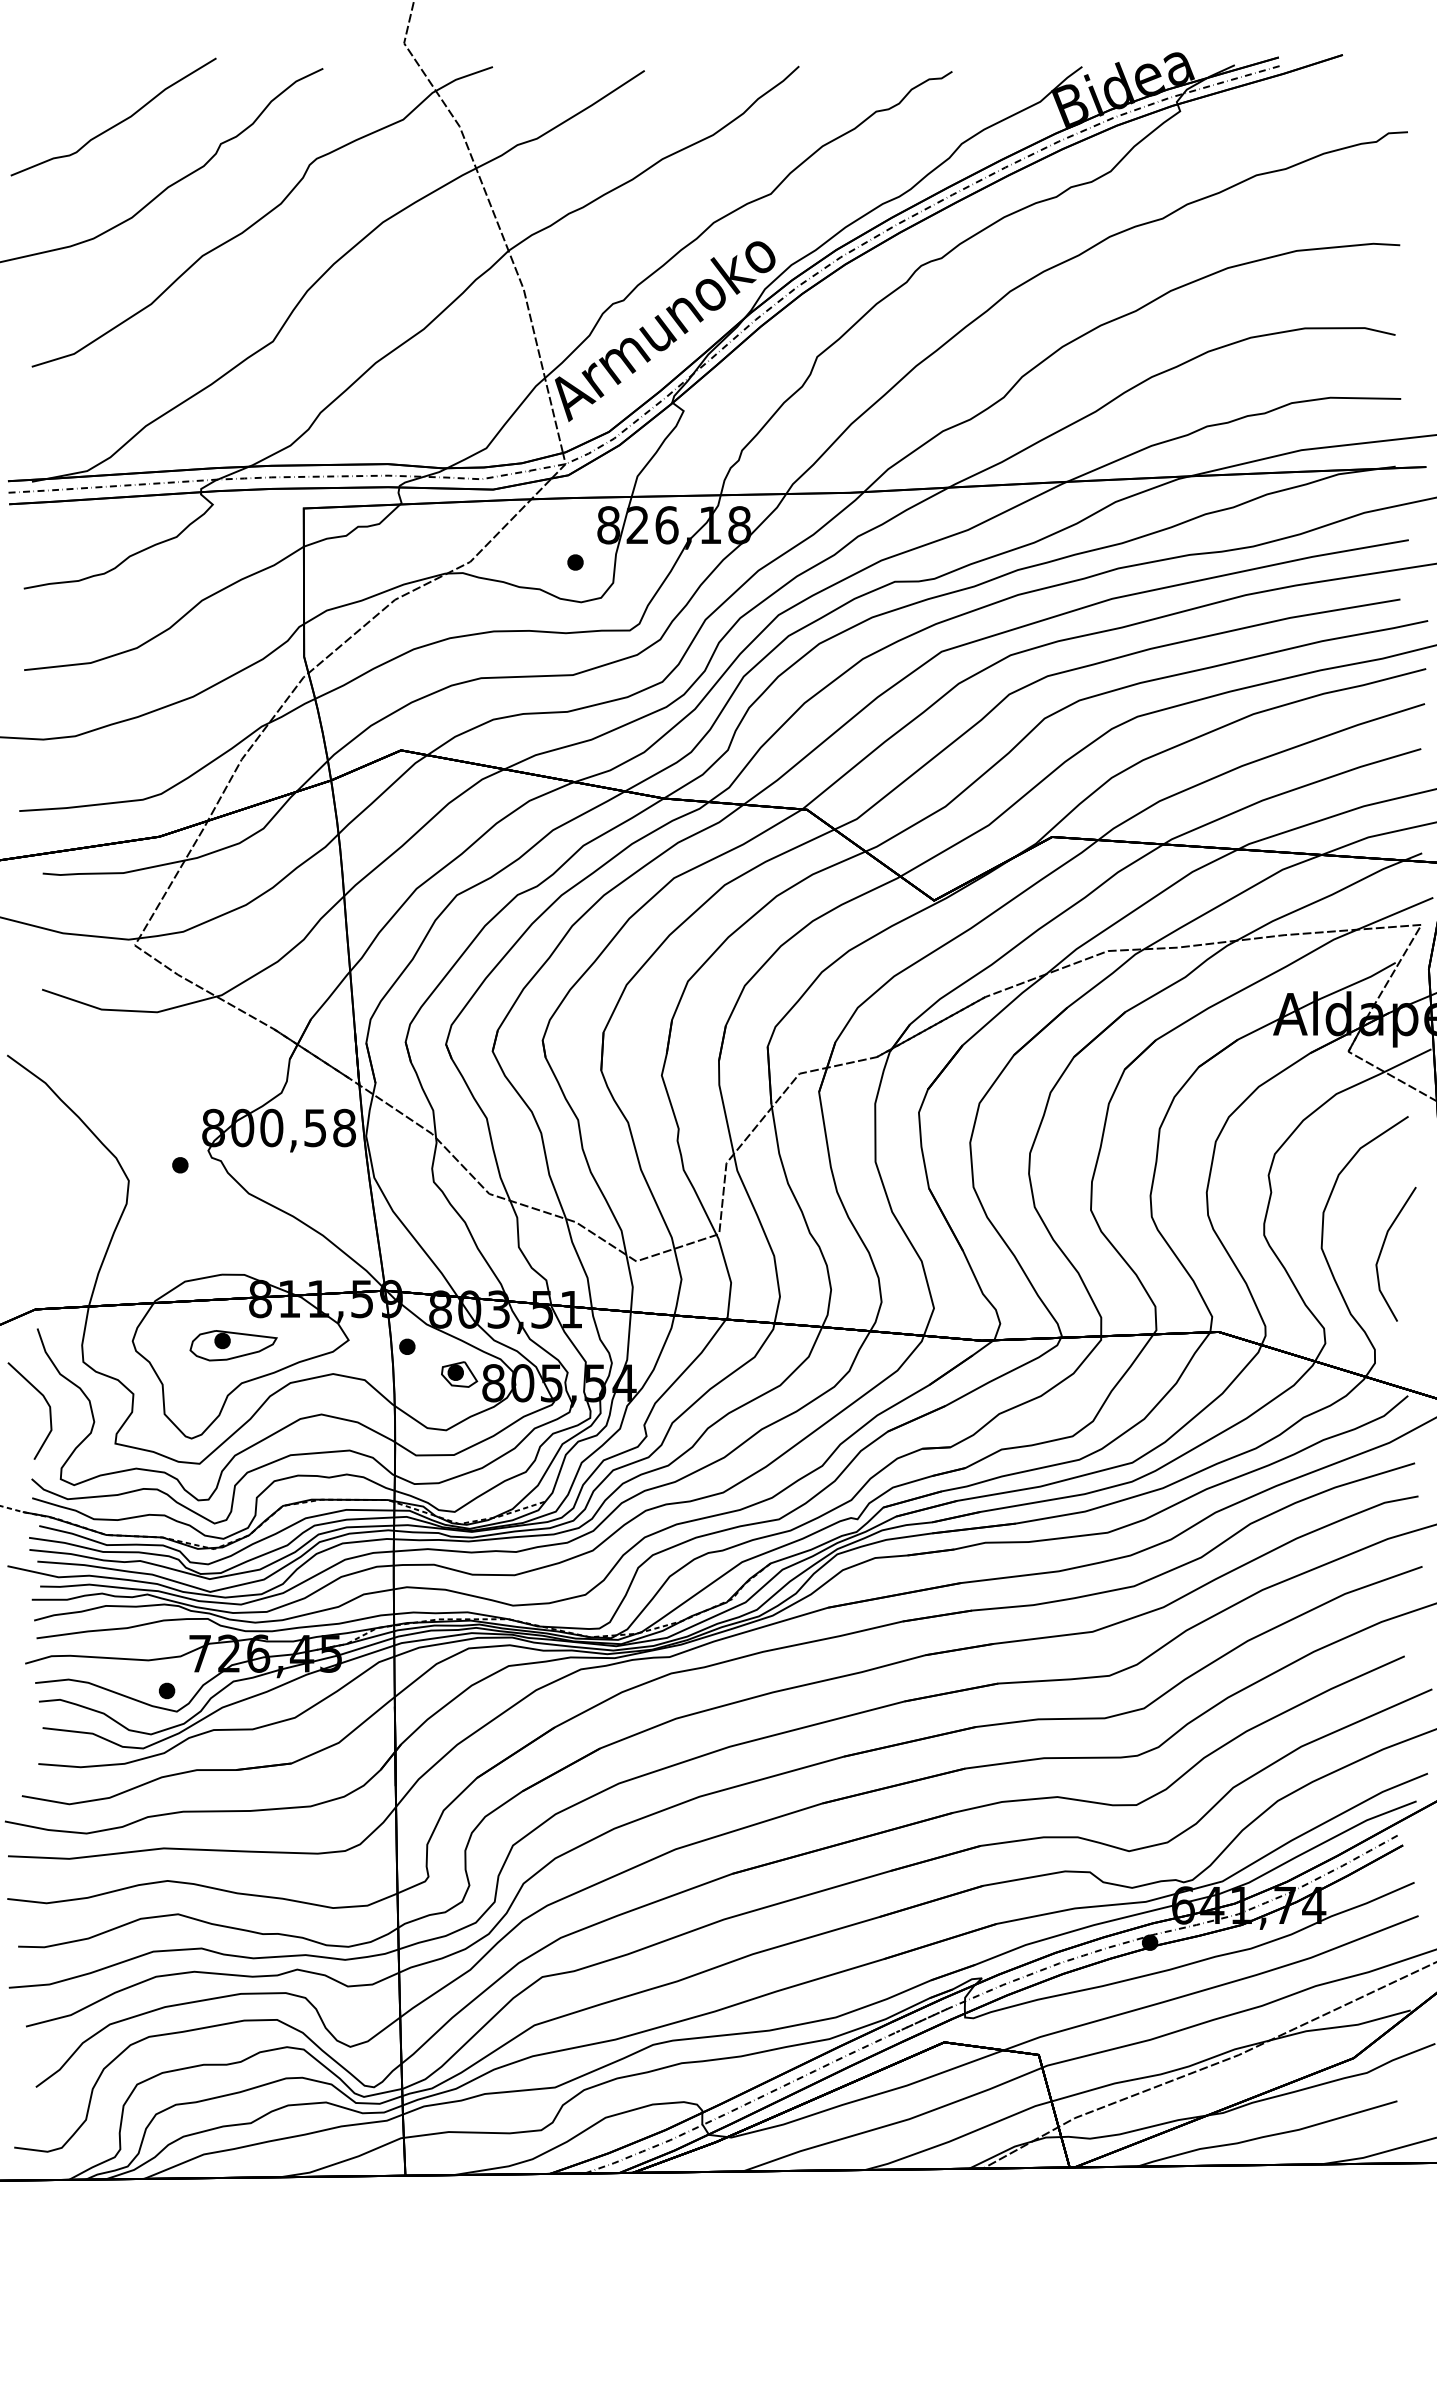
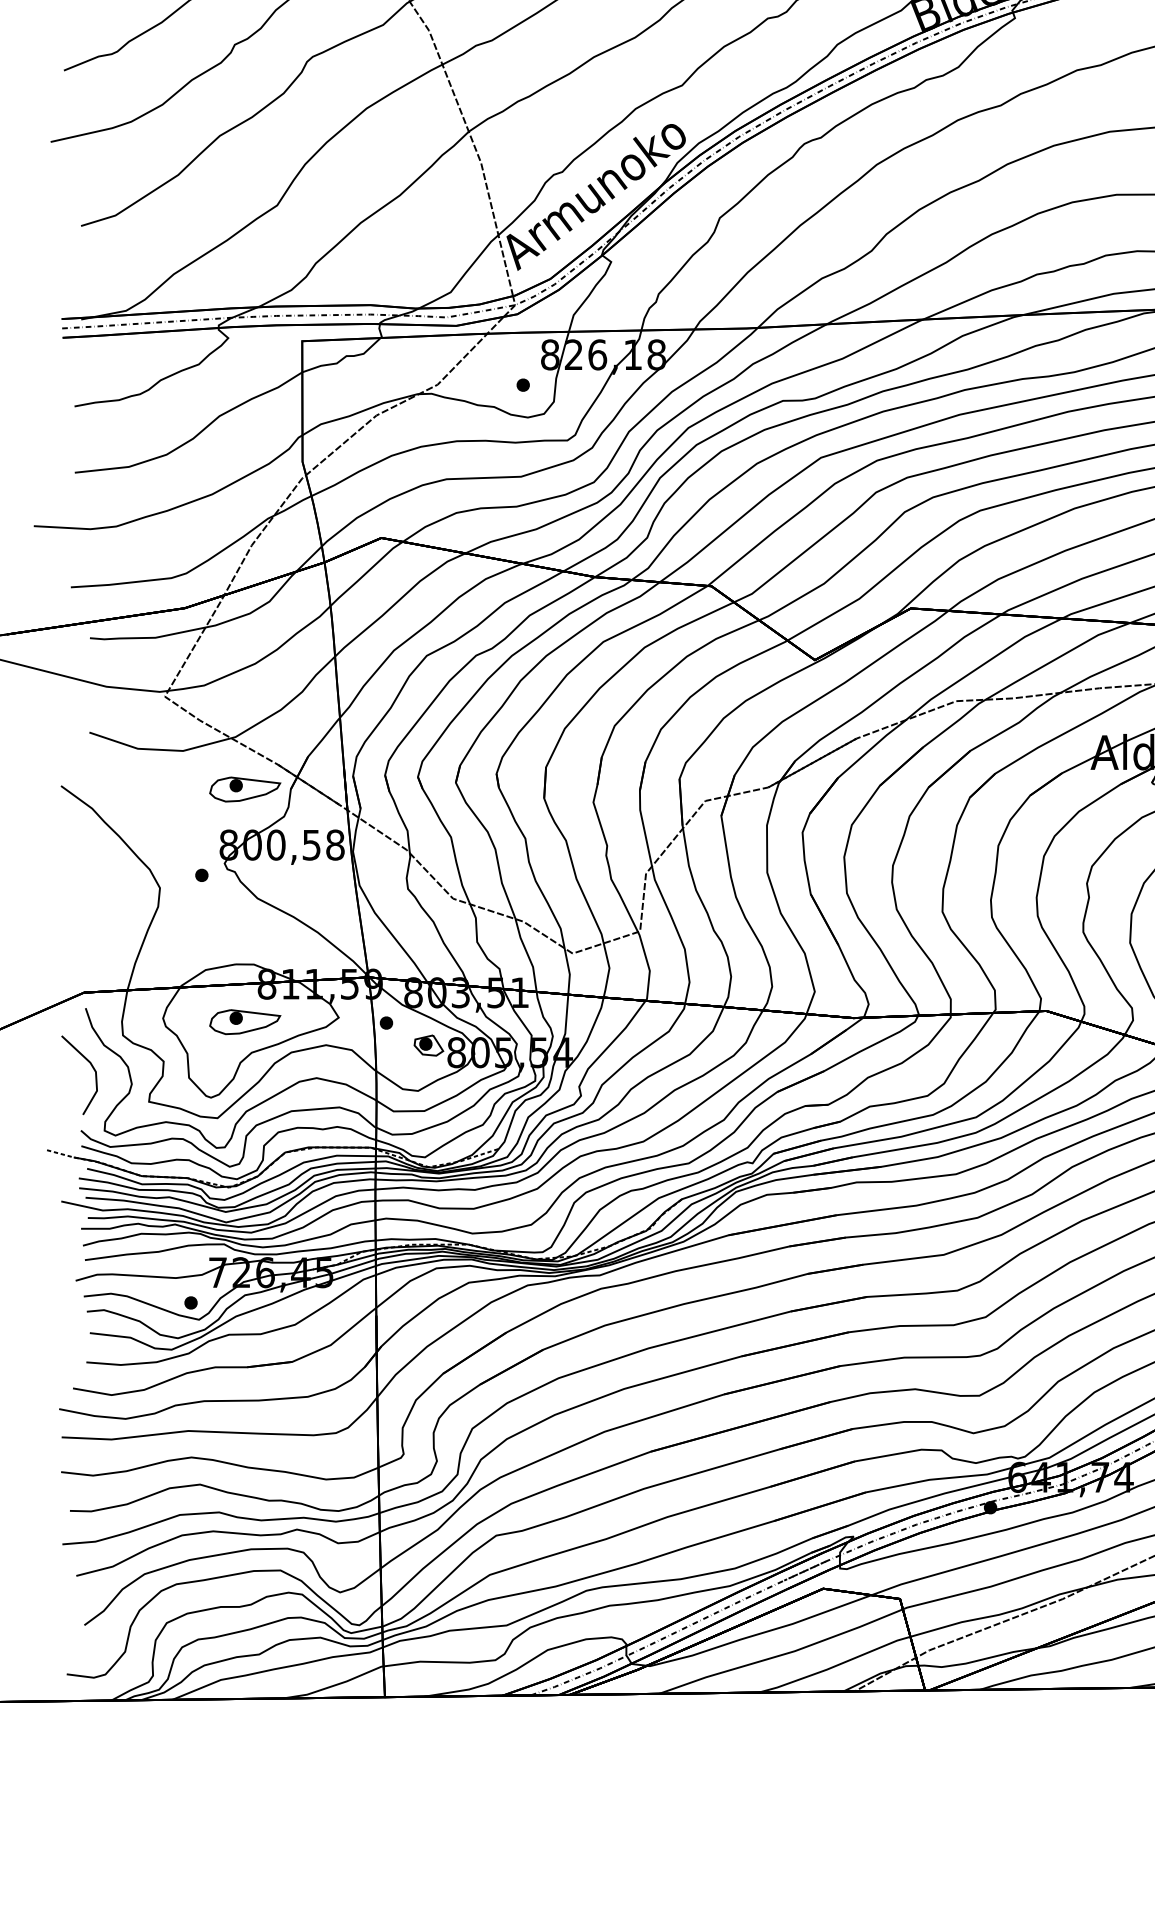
part: (233, 1059) -> (245, 789), added

